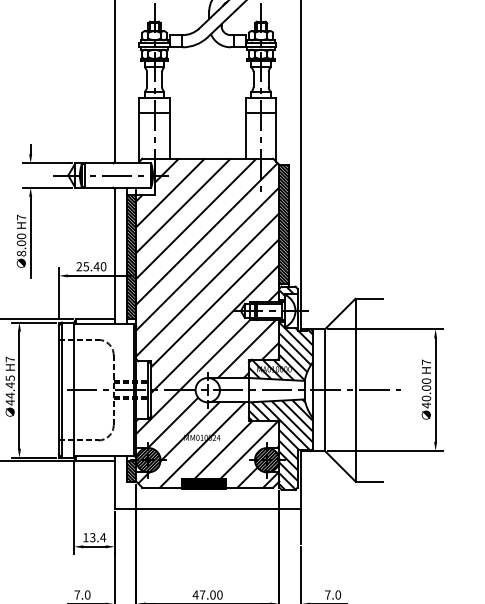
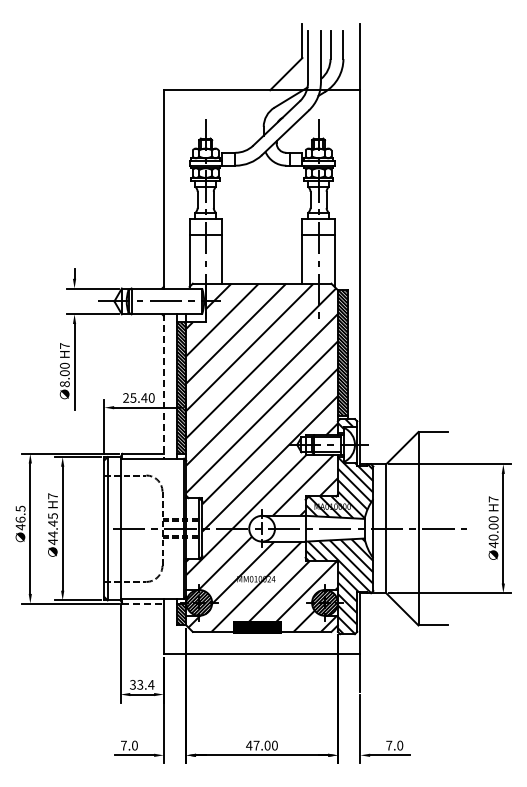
line: (114, 256) -> (163, 387), solid -> dashed
line: (95, 460) -> (143, 603), solid -> dashed
text: (85, 537) -> (132, 684), 13.4 -> 33.4

